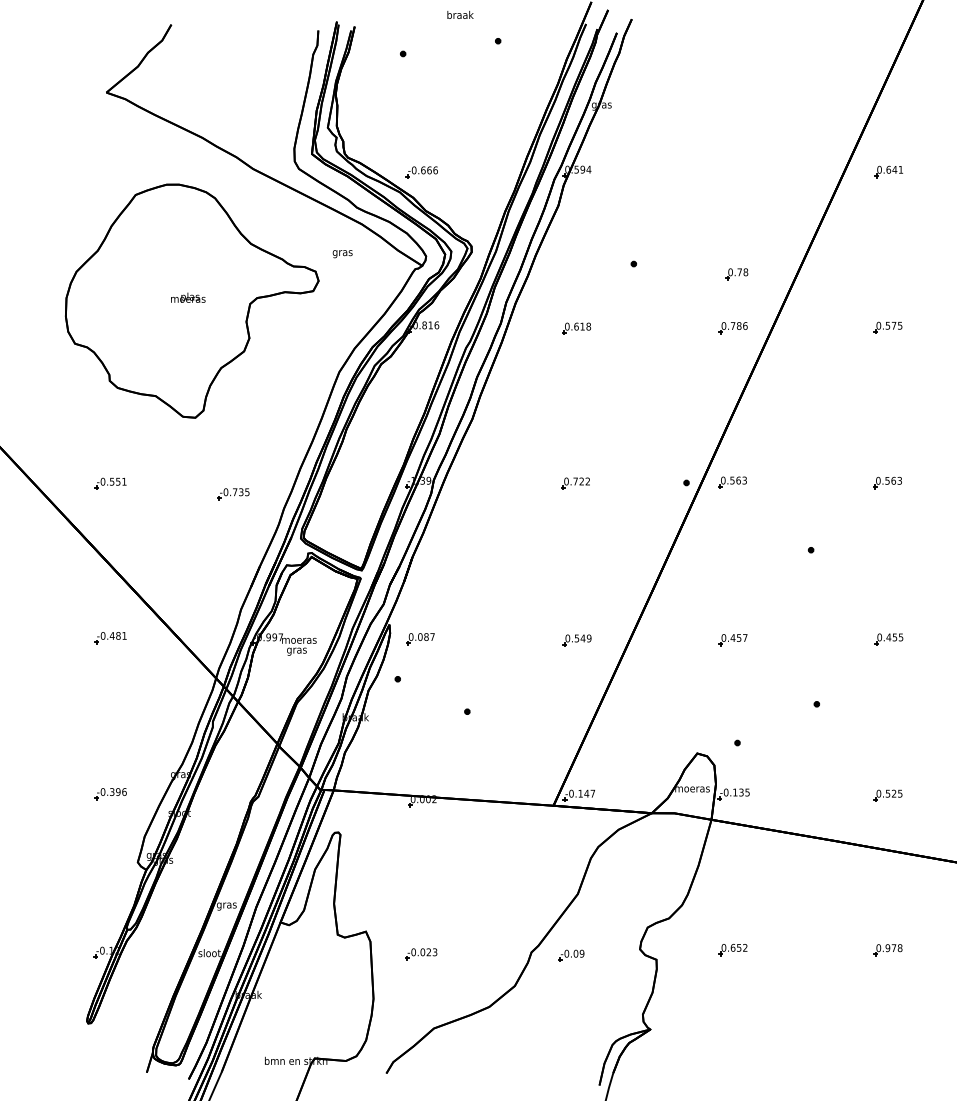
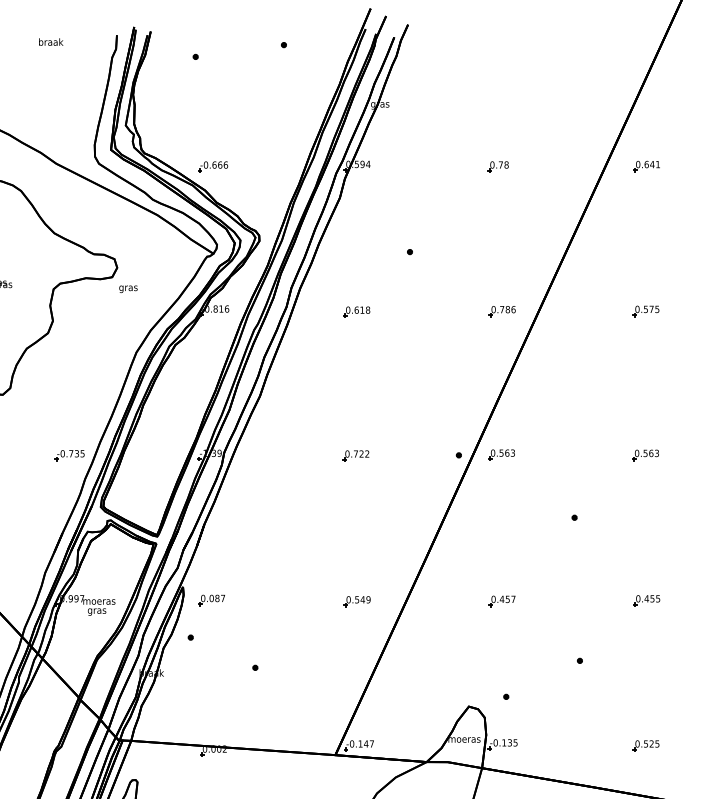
text: (460, 14) -> (51, 41), moved
text: (342, 254) -> (128, 289), moved
part: (736, 274) -> (497, 167), moved
part: (233, 494) -> (69, 455), moved

